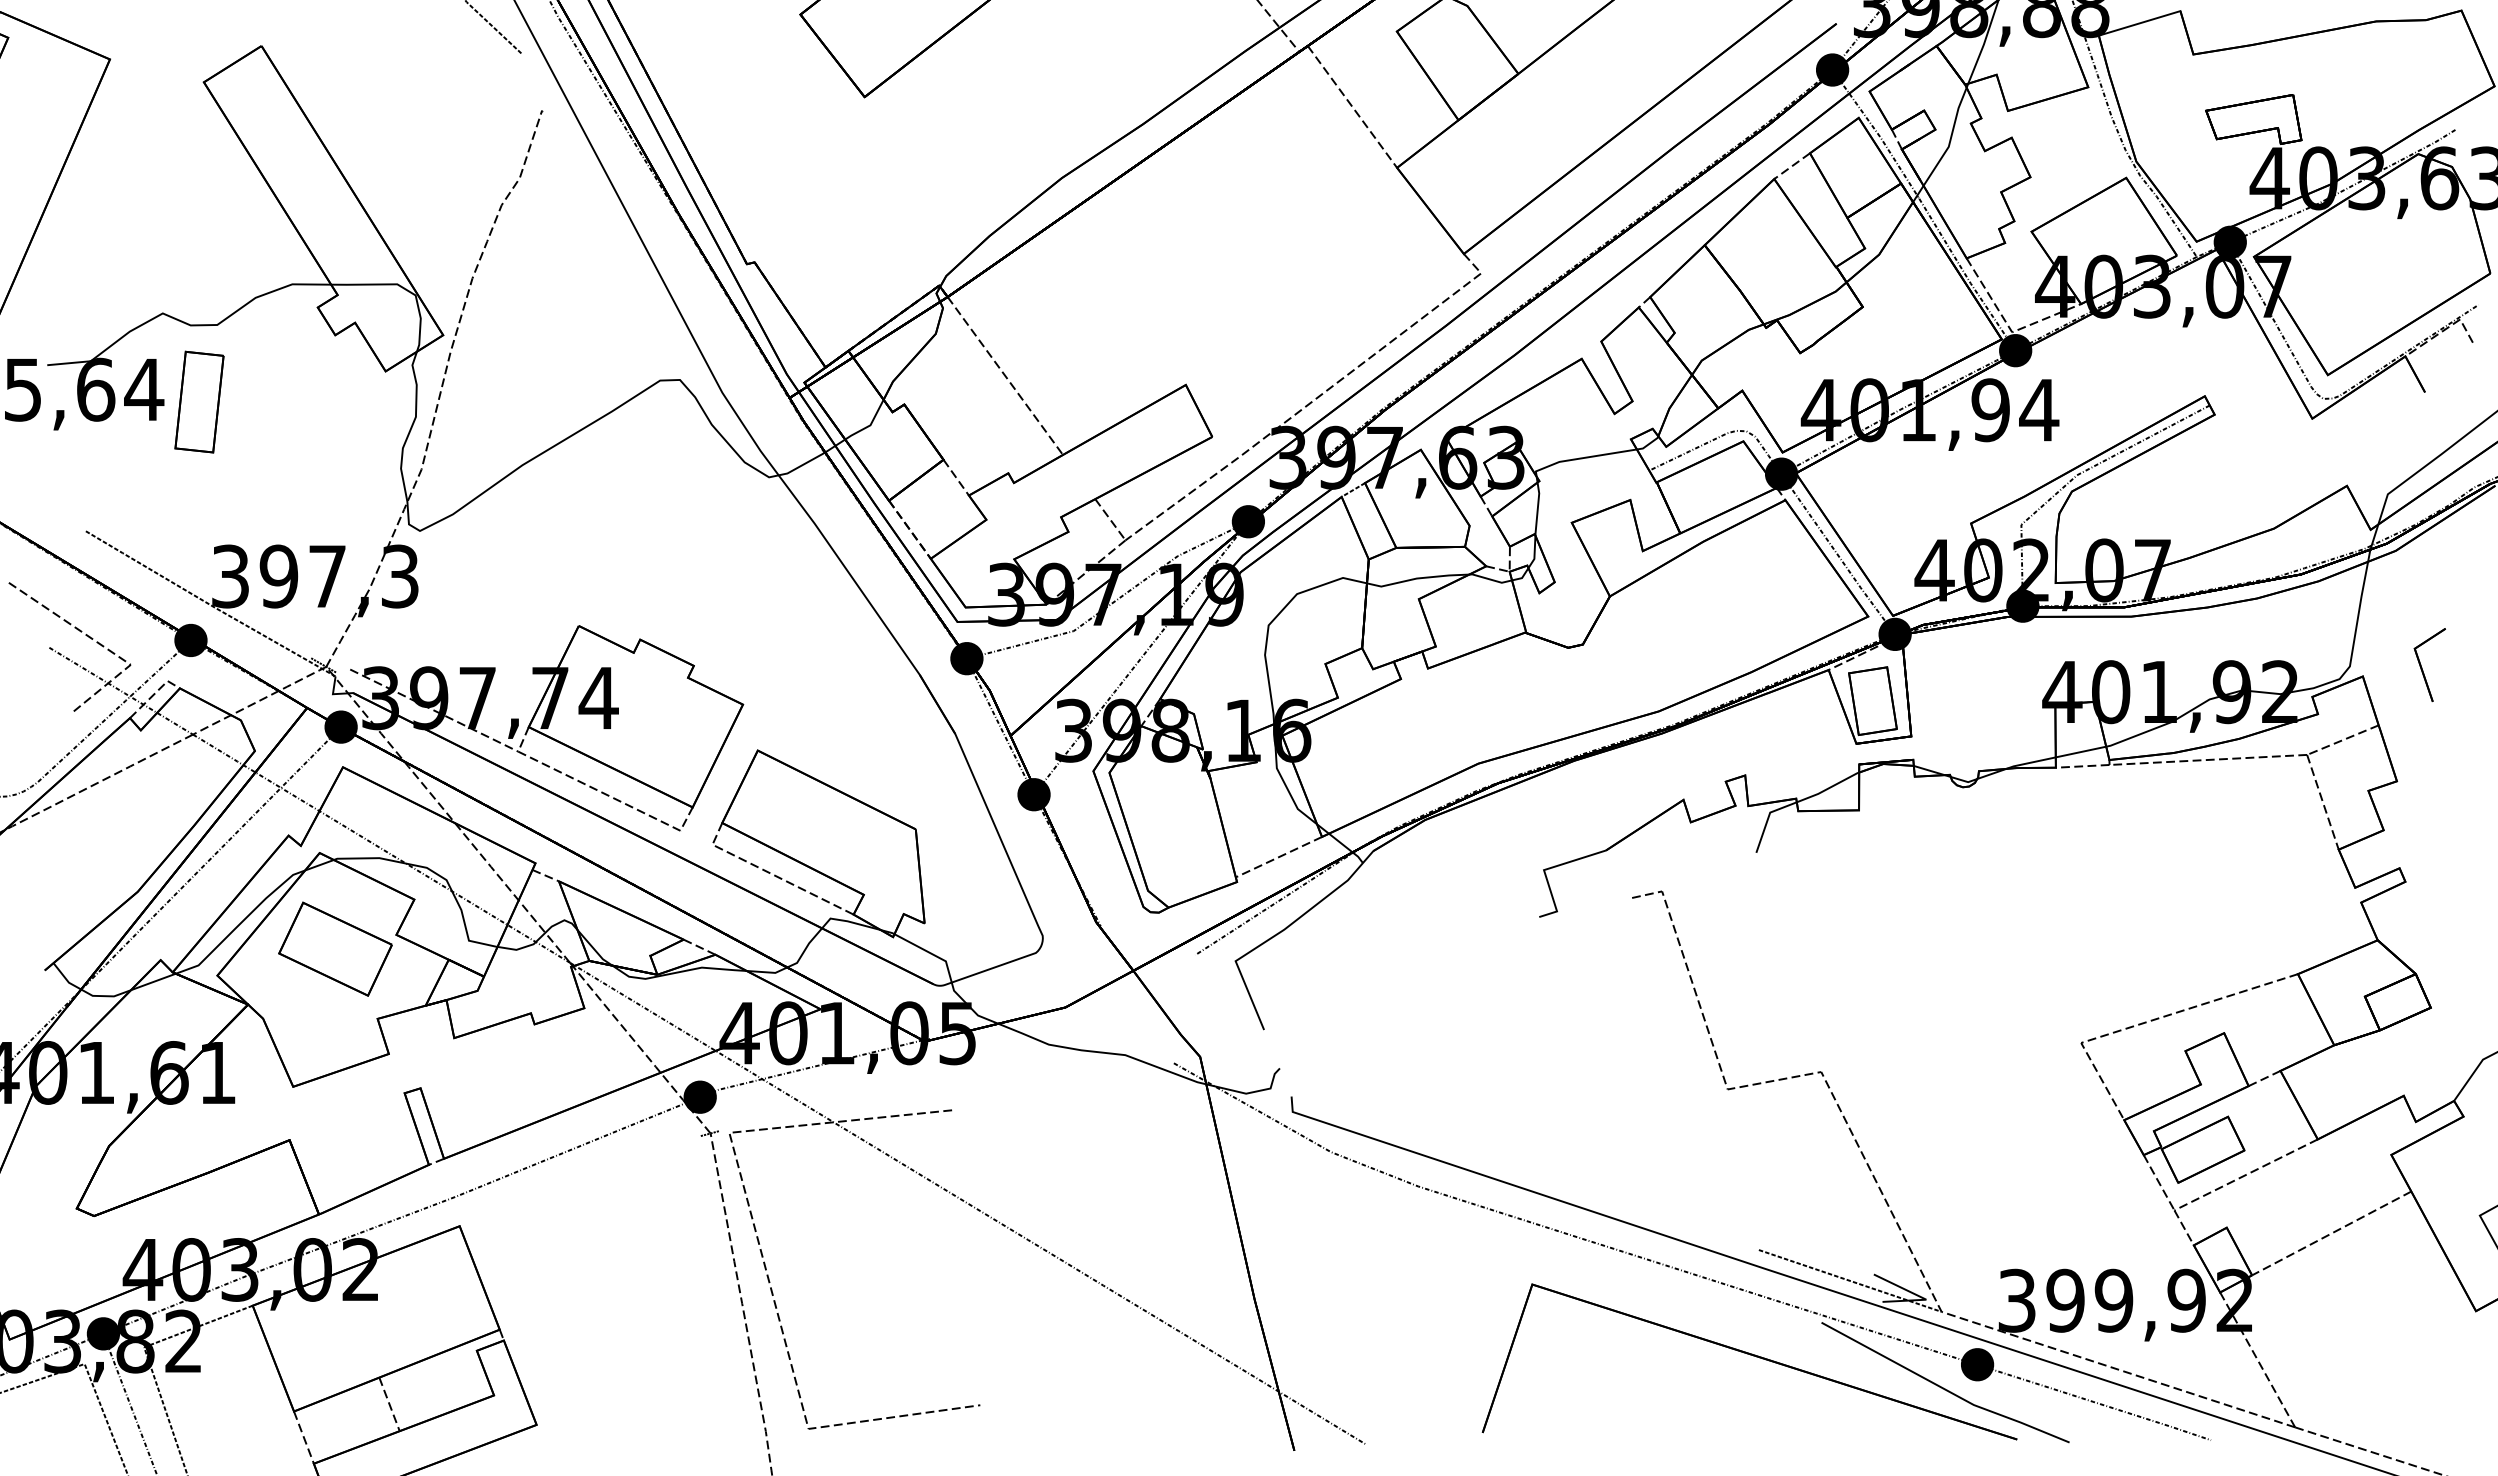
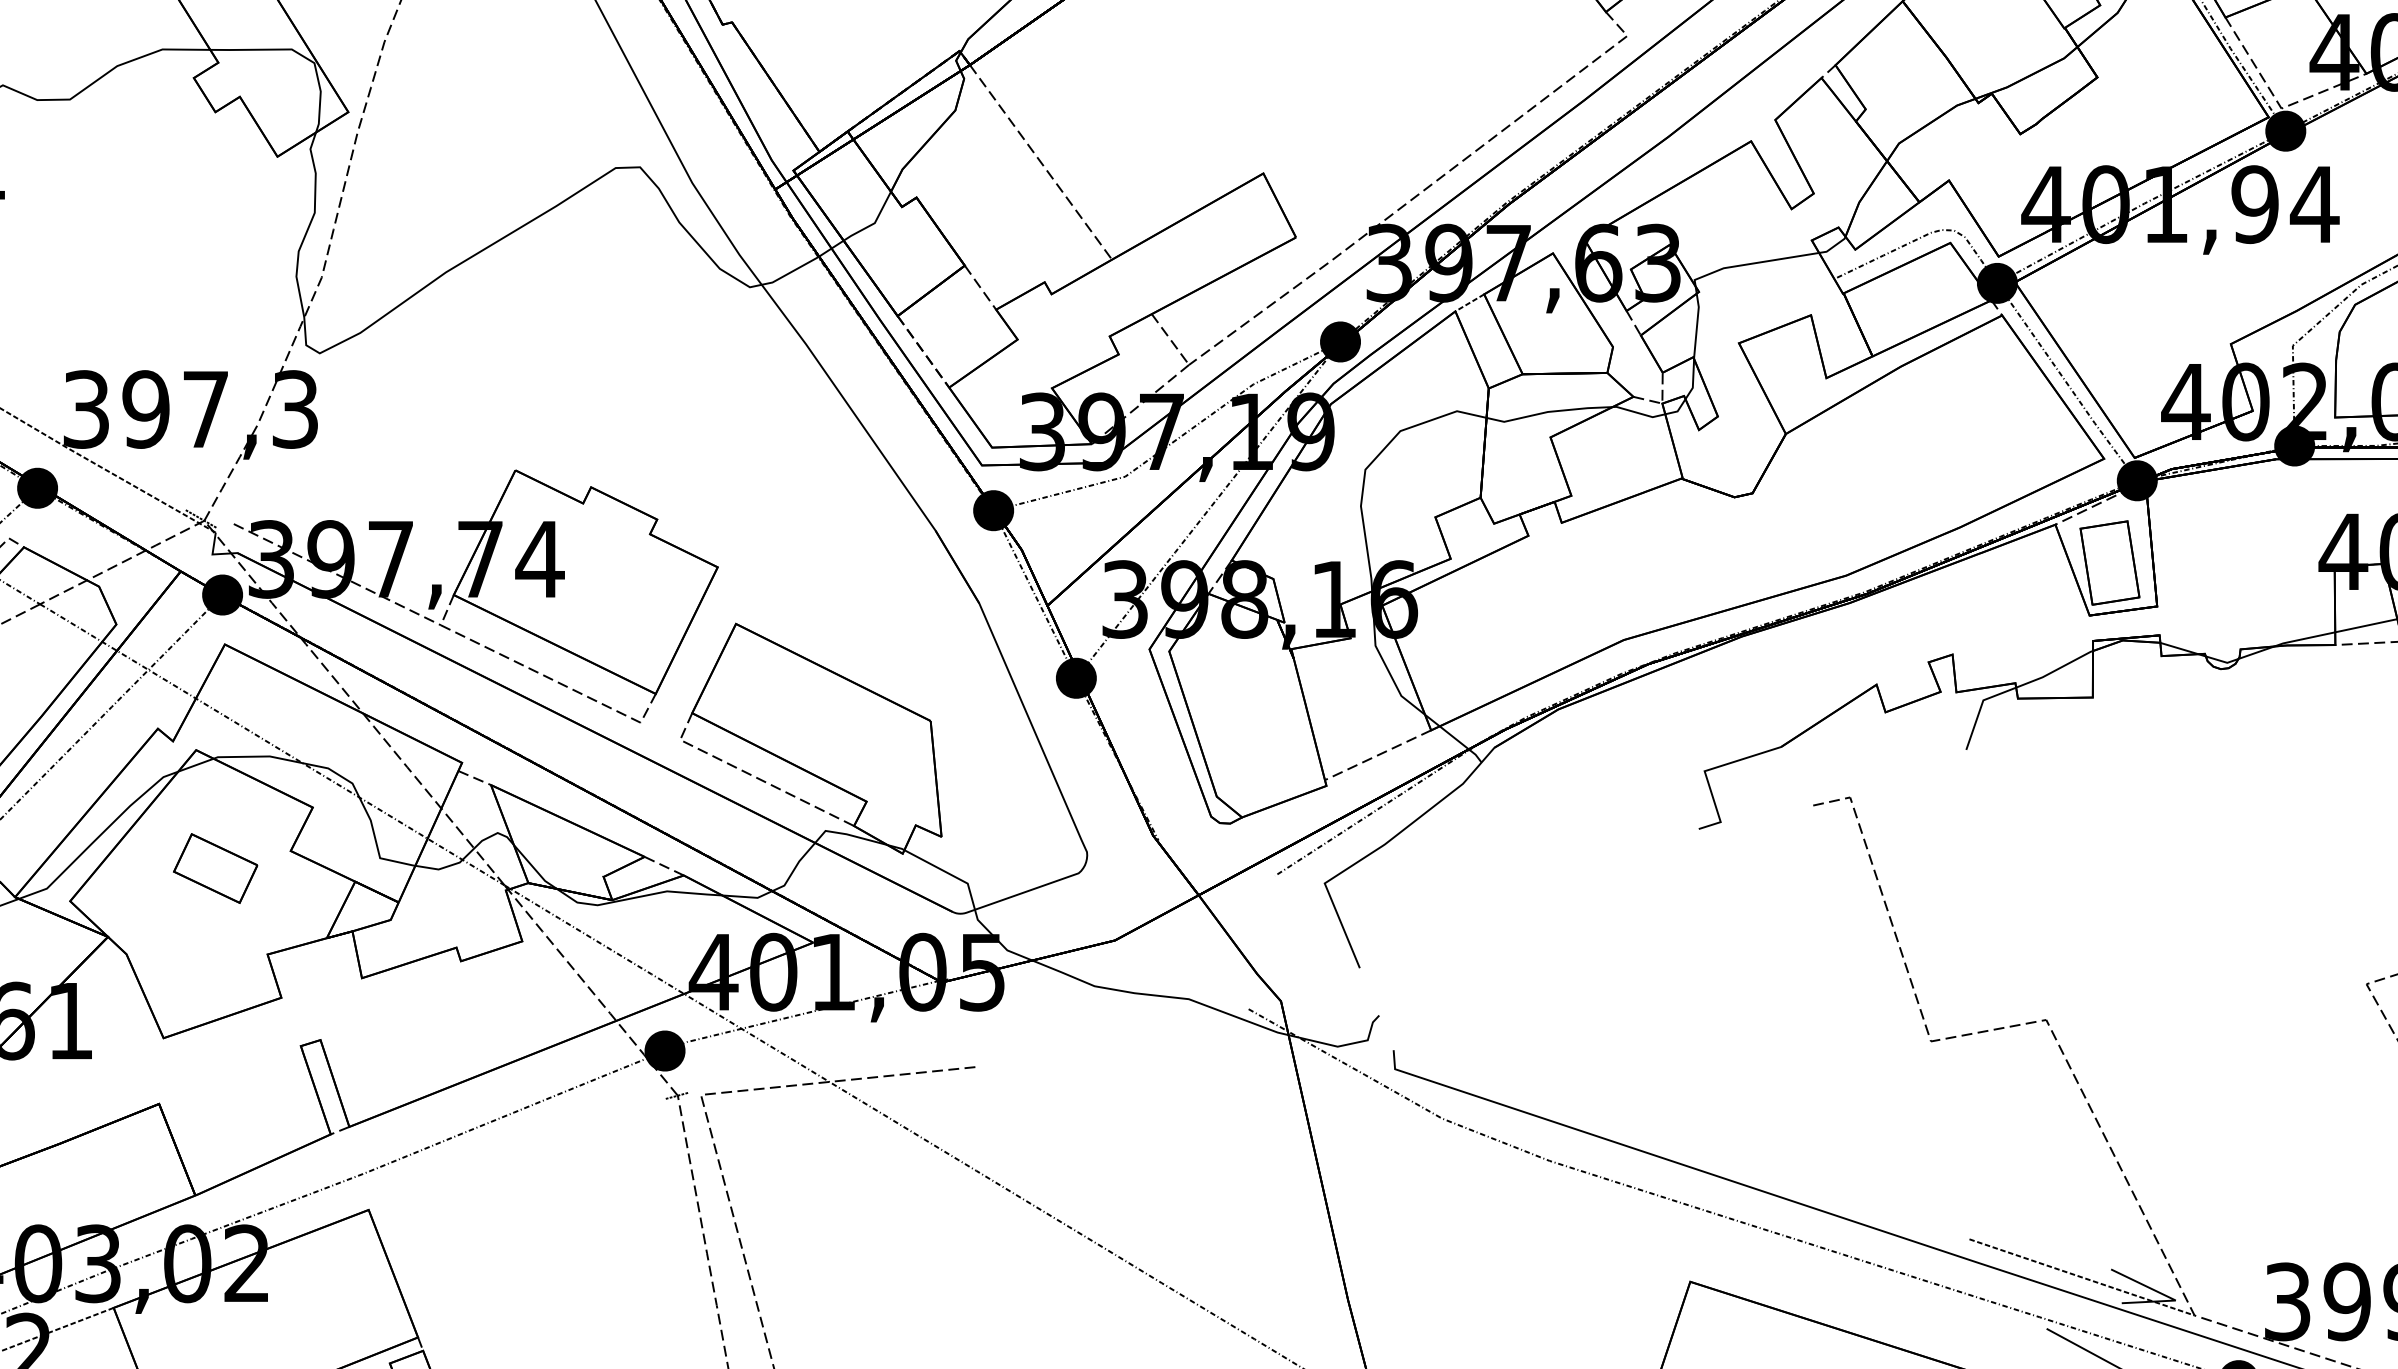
part: (199, 401) -> (48, 193), removed
part: (335, 948) -> (215, 867), size x0.6

